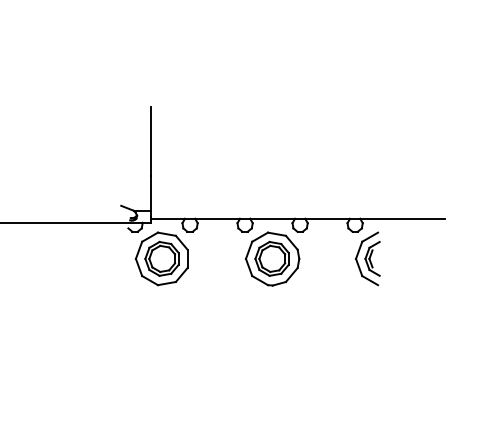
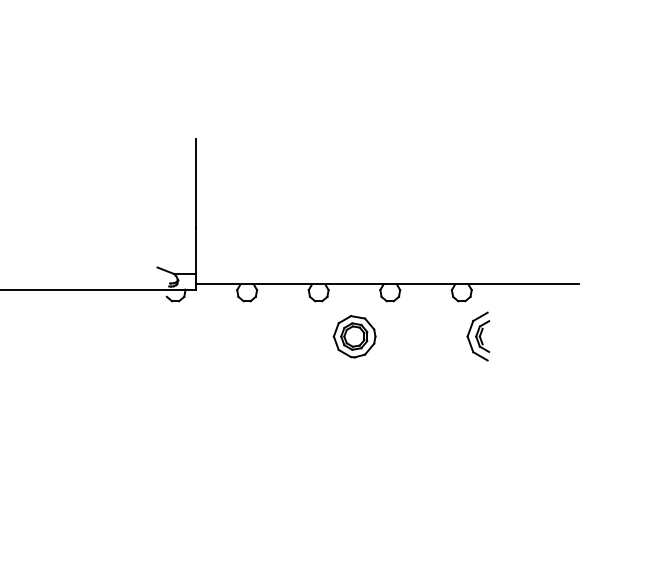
part: (161, 258) -> (209, 336), removed
part: (272, 258) -> (354, 336), size x0.6
part: (367, 258) -> (477, 336), size x0.7

